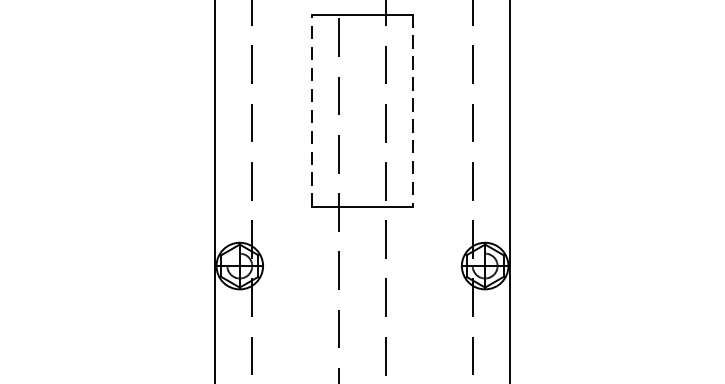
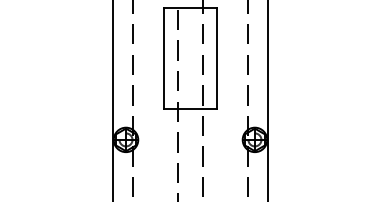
line: (313, 111) -> (164, 58), dashed -> solid
line: (411, 111) -> (216, 58), dashed -> solid

